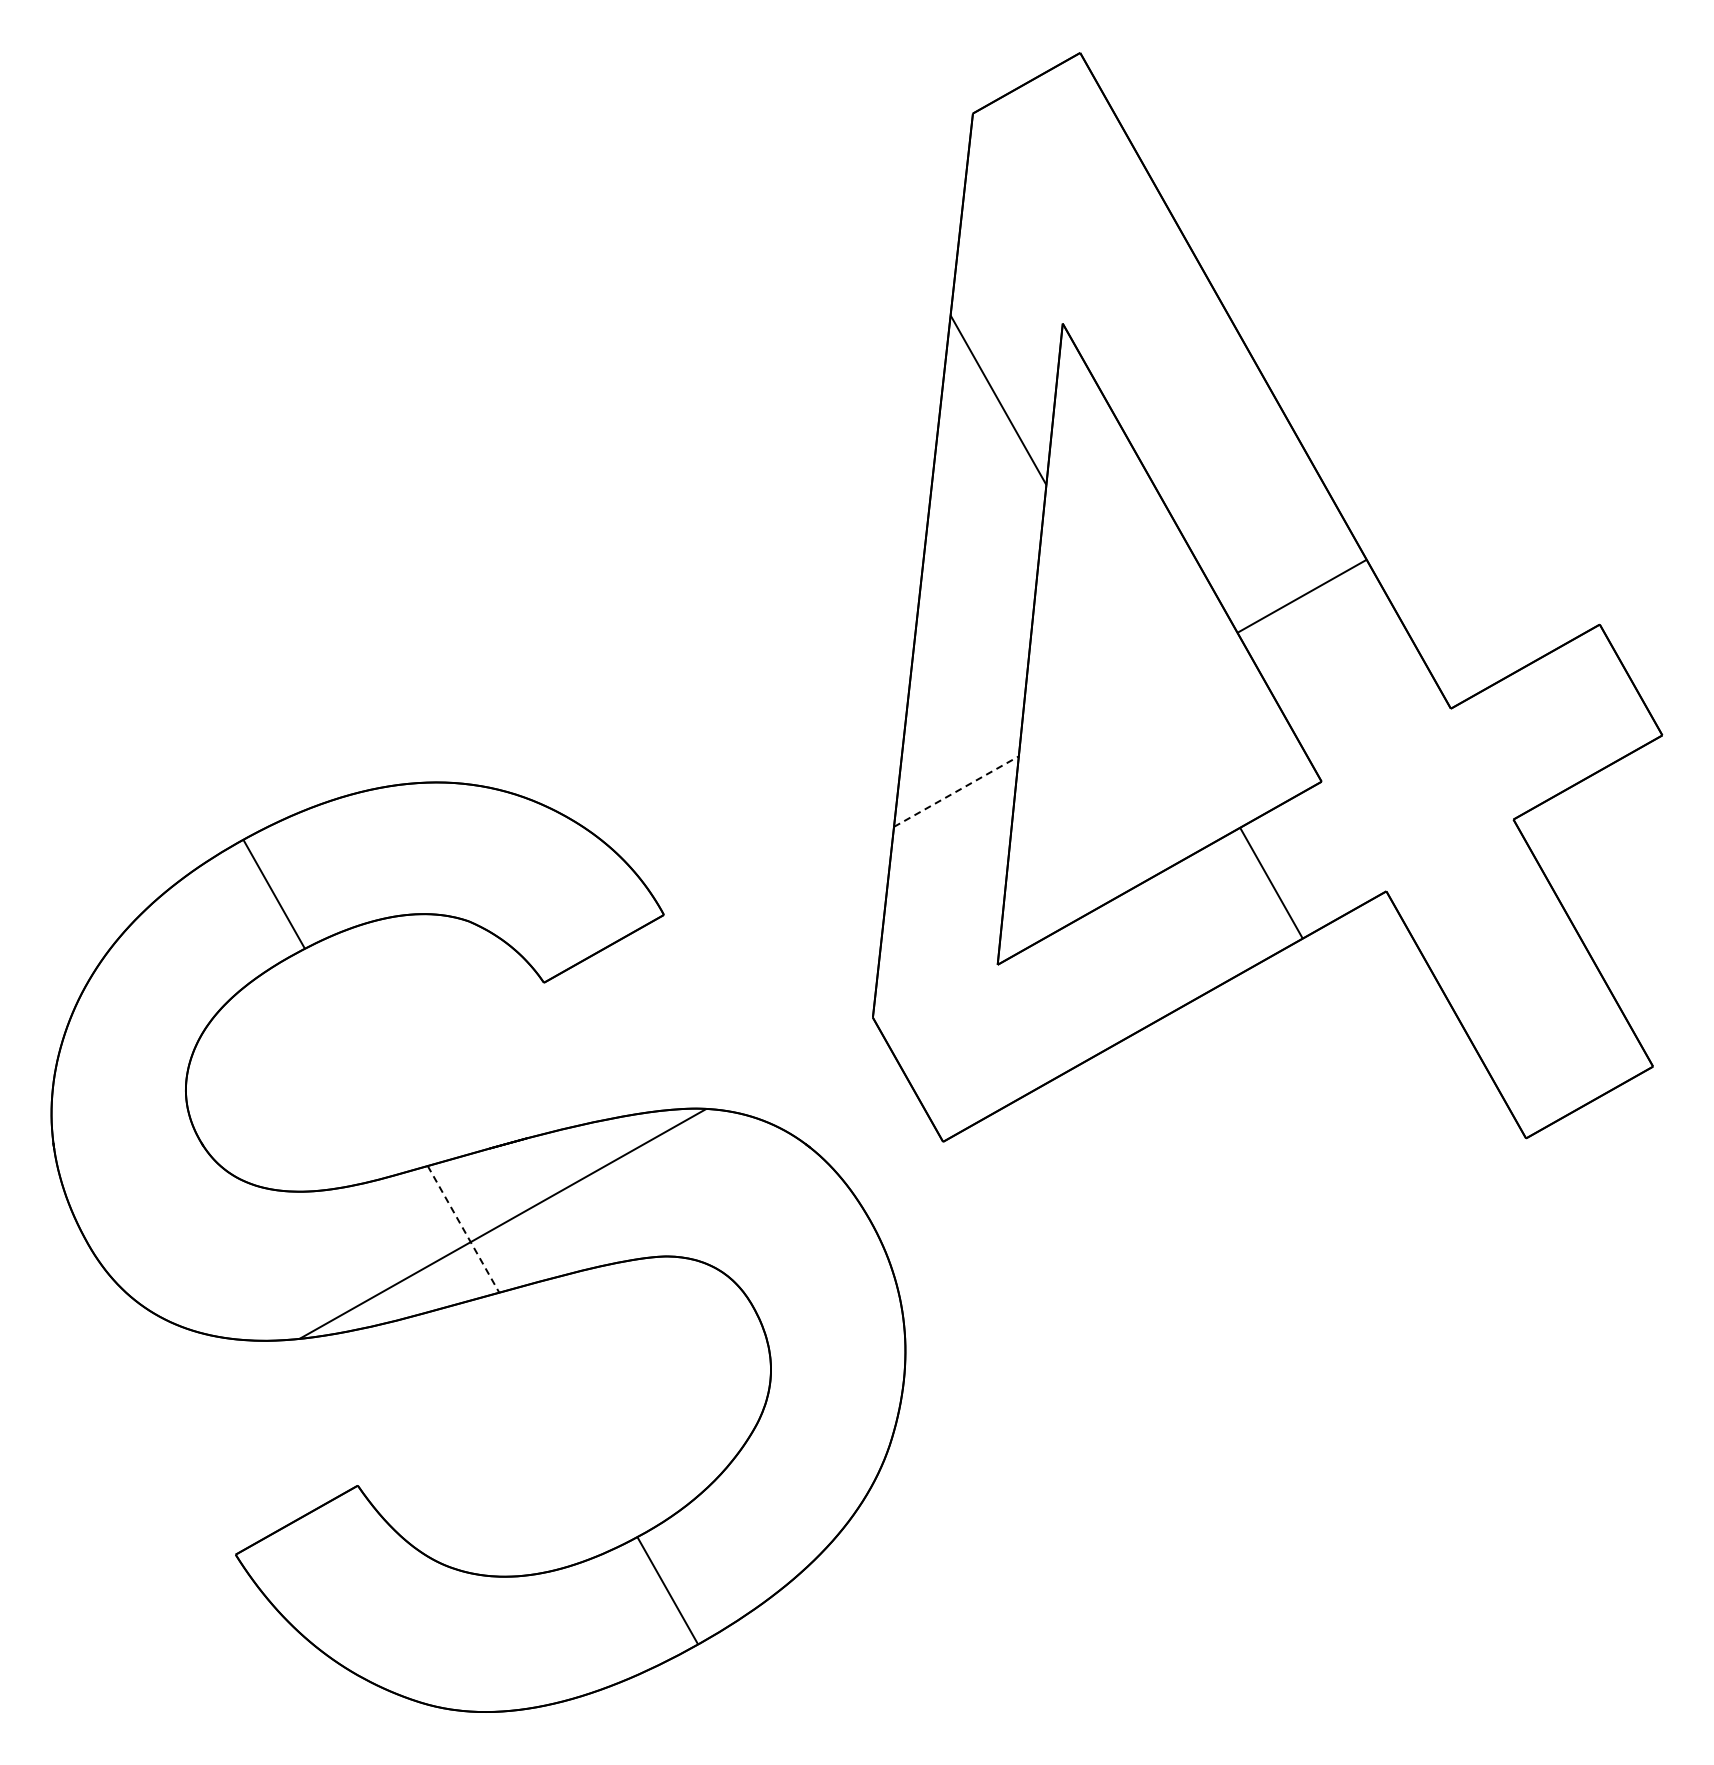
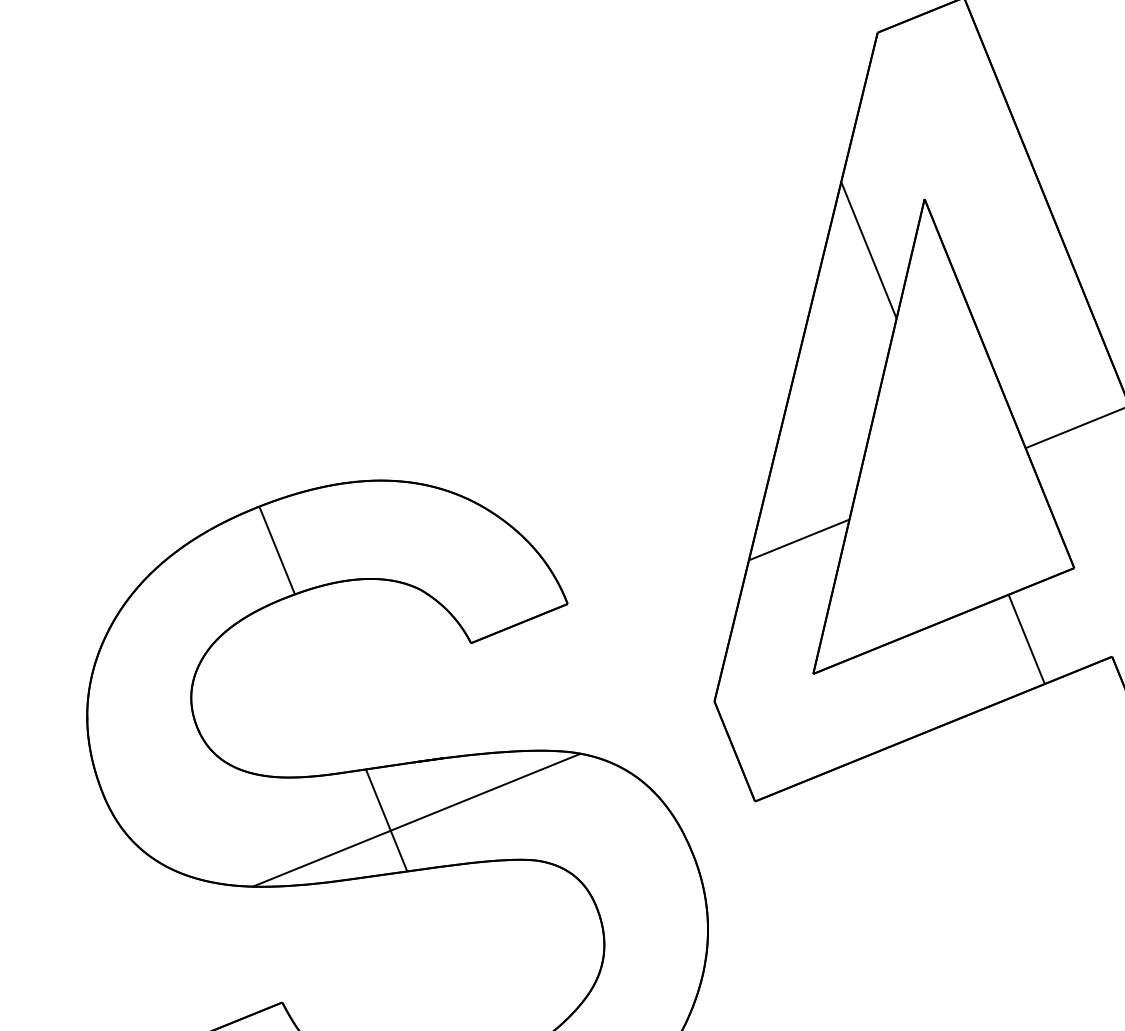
line: (956, 791) -> (799, 539), dashed -> solid
line: (463, 1229) -> (386, 820), dashed -> solid

